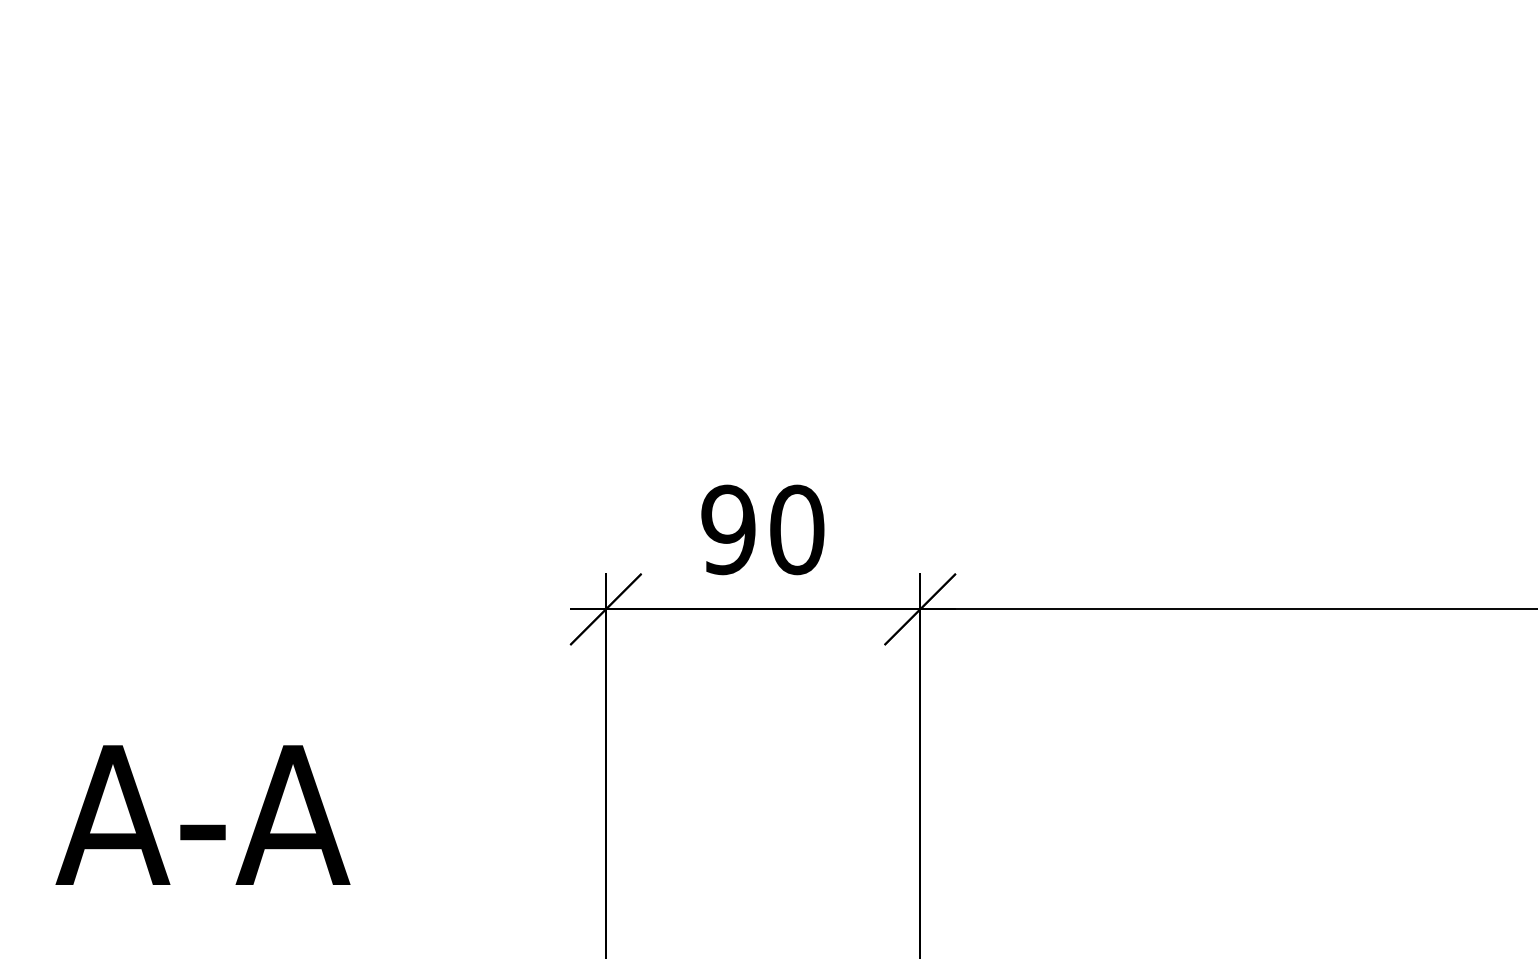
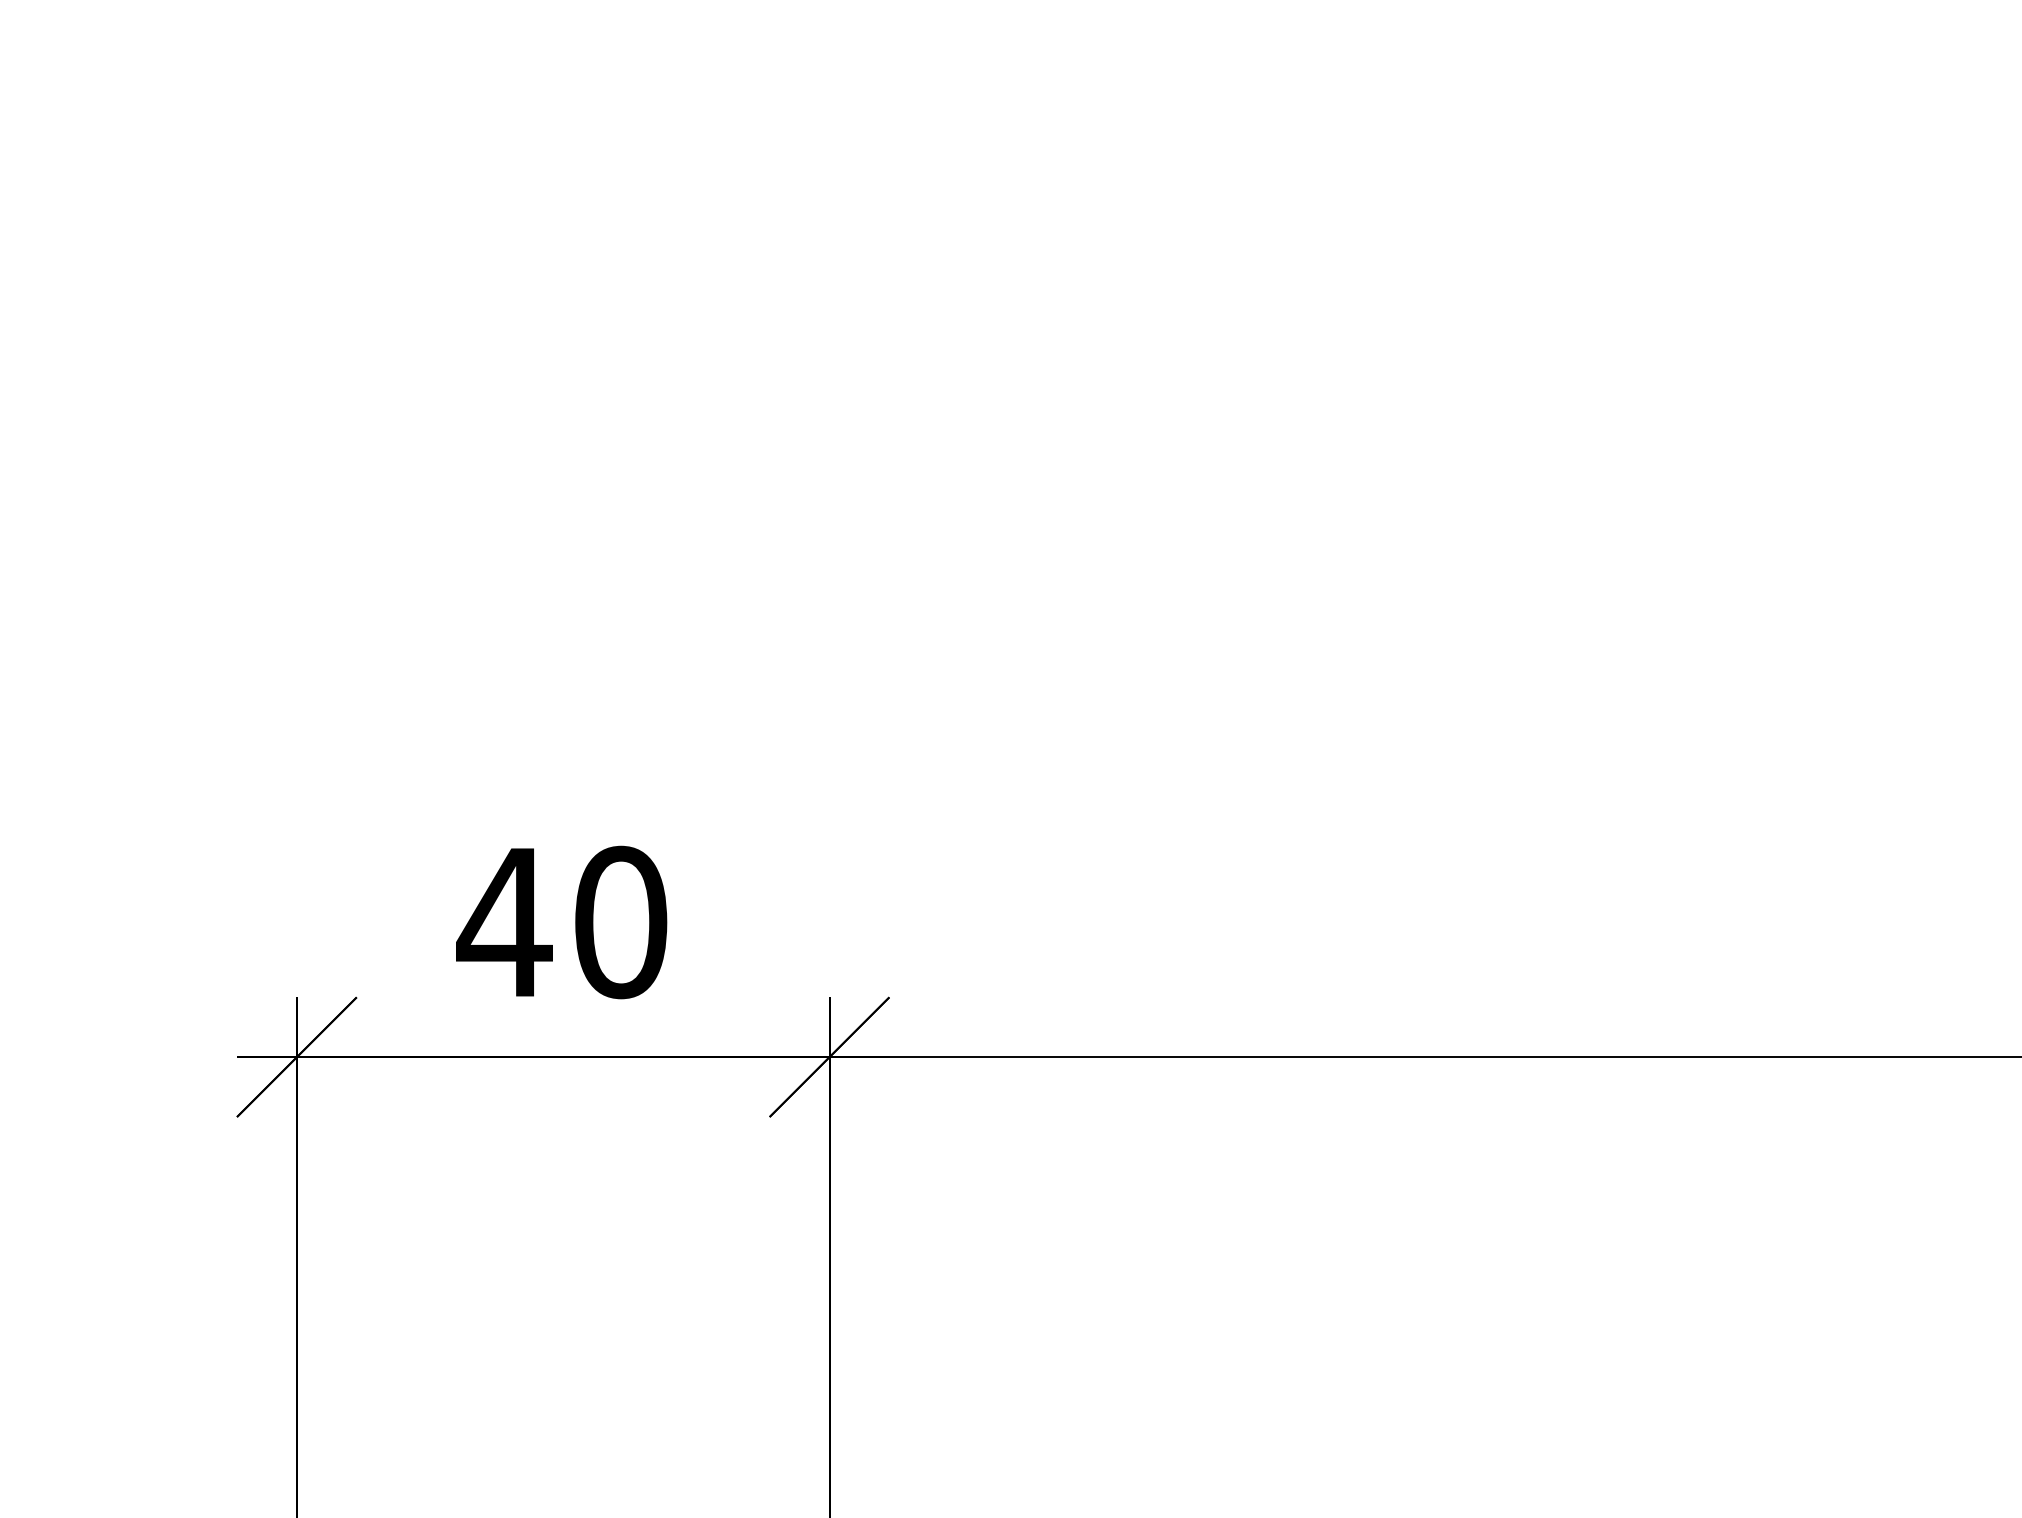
text: (727, 529) -> (502, 921), 90 -> 40

